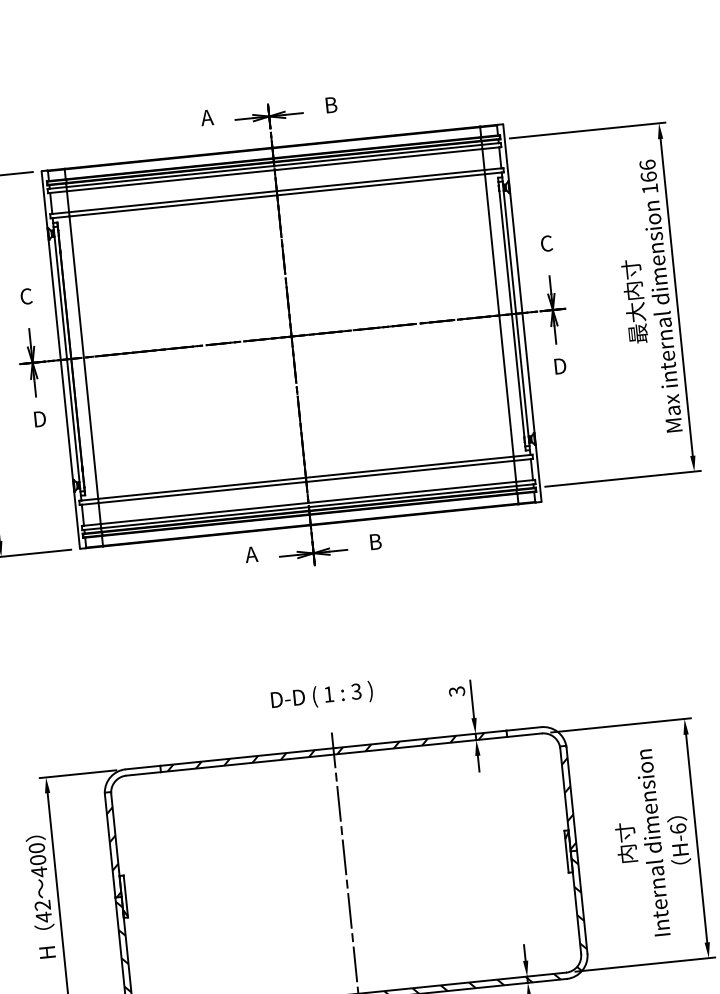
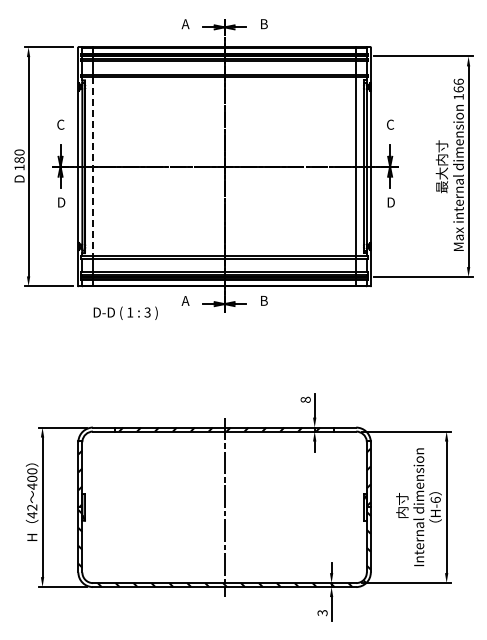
line: (84, 358) -> (93, 167), solid -> dashed
text: (456, 690) -> (305, 399), 3 -> 8
text: (321, 695) -> (125, 312), moved

